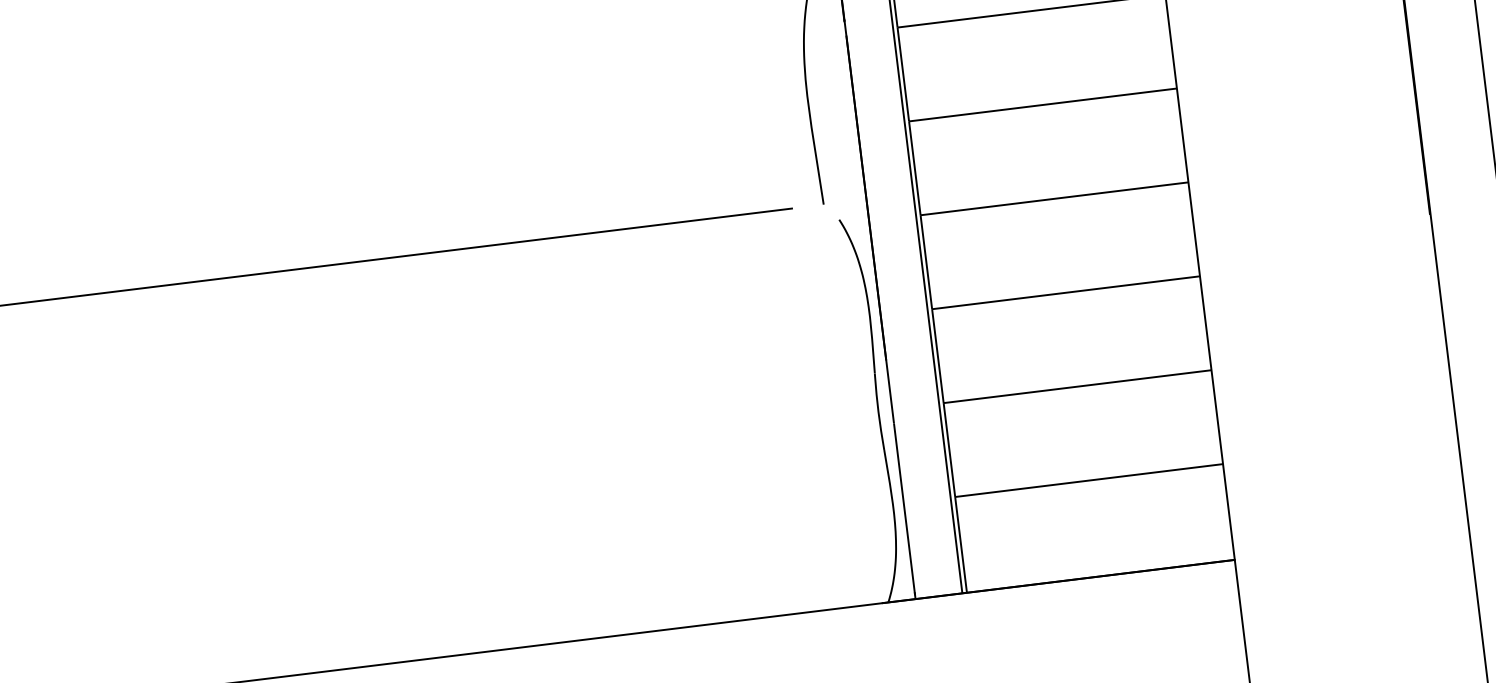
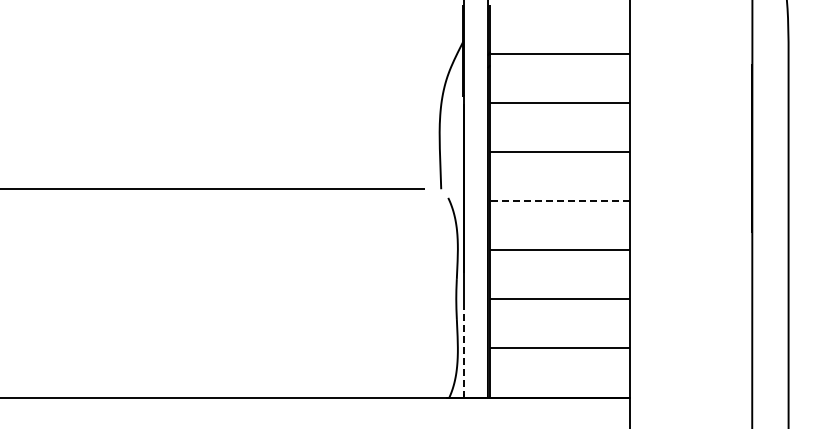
line: (1055, 198) -> (560, 200), solid -> dashed
line: (904, 510) -> (463, 351), solid -> dashed

